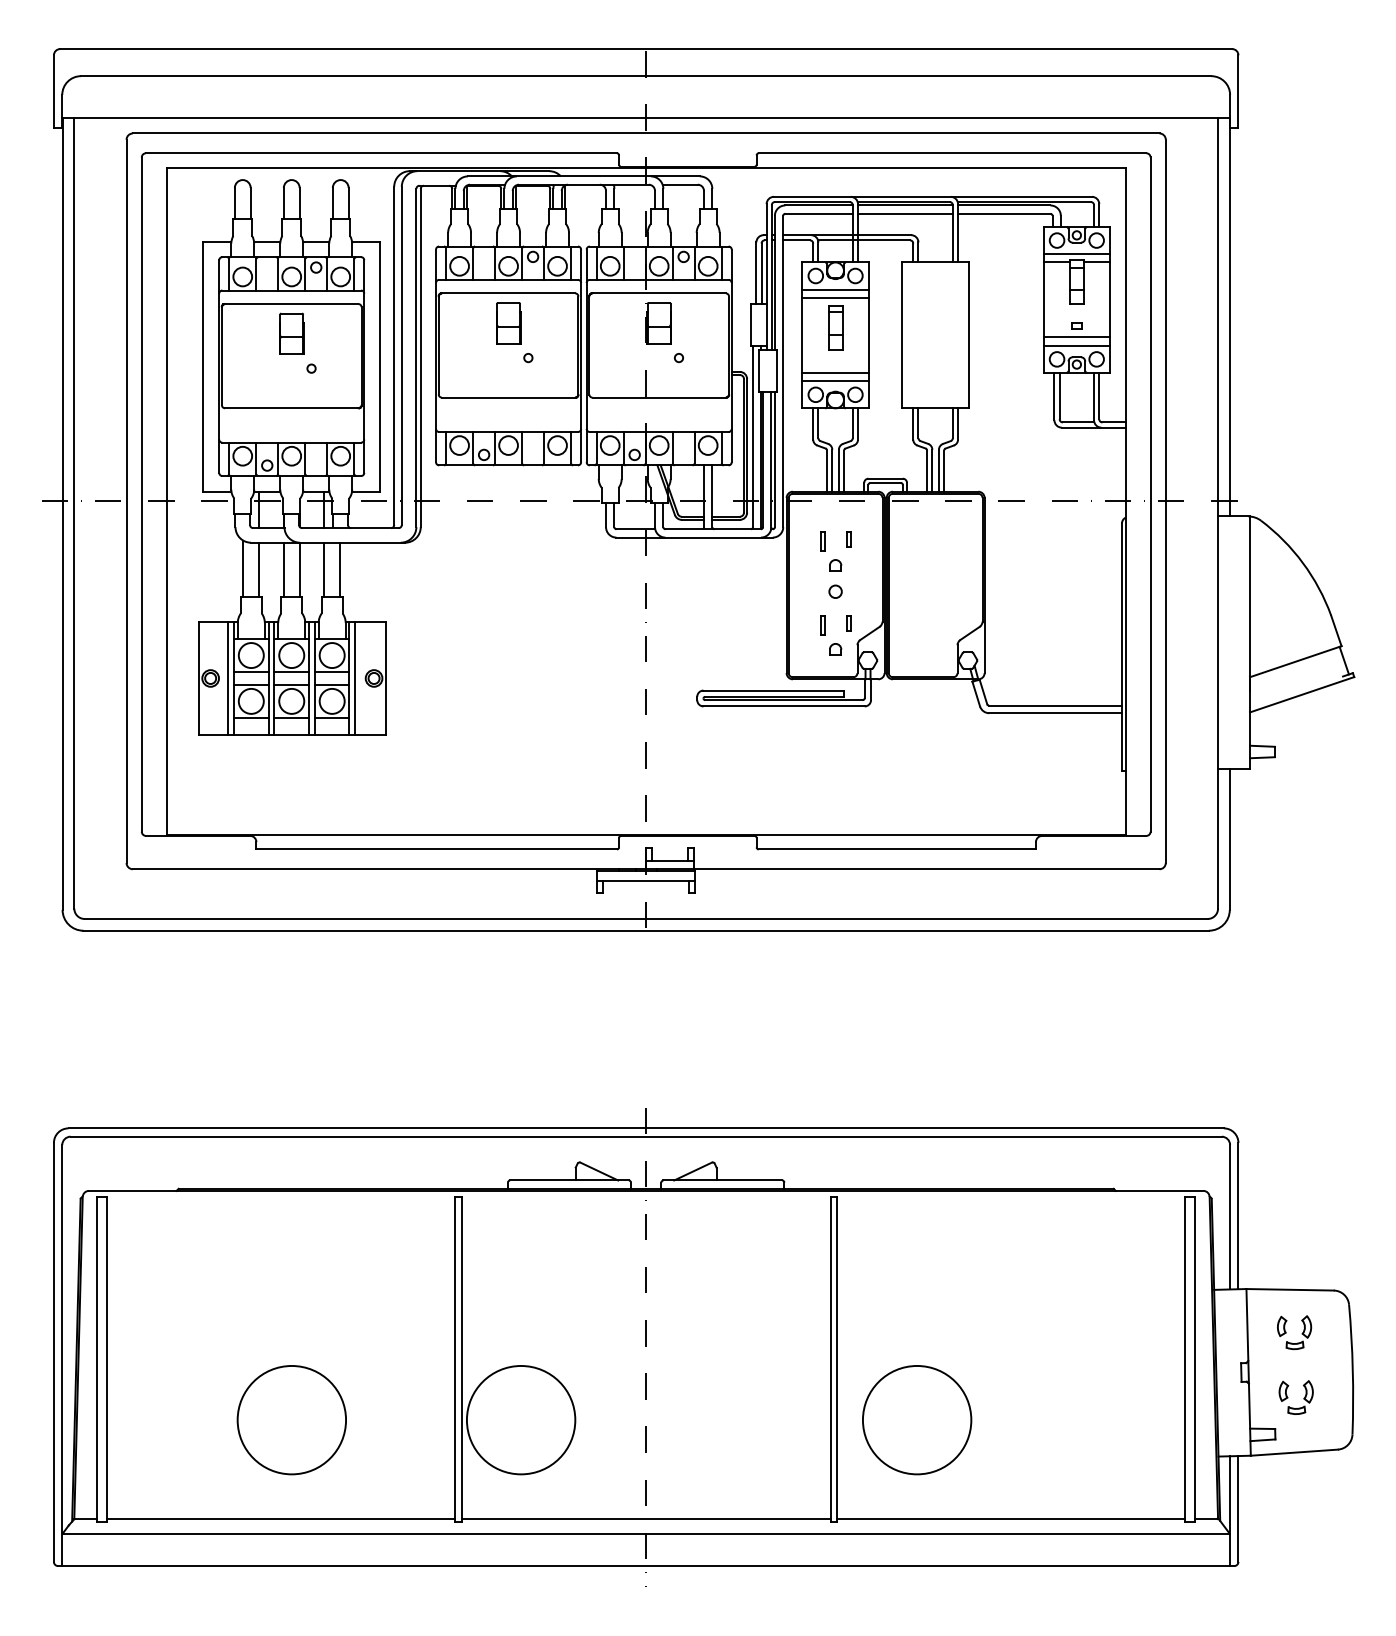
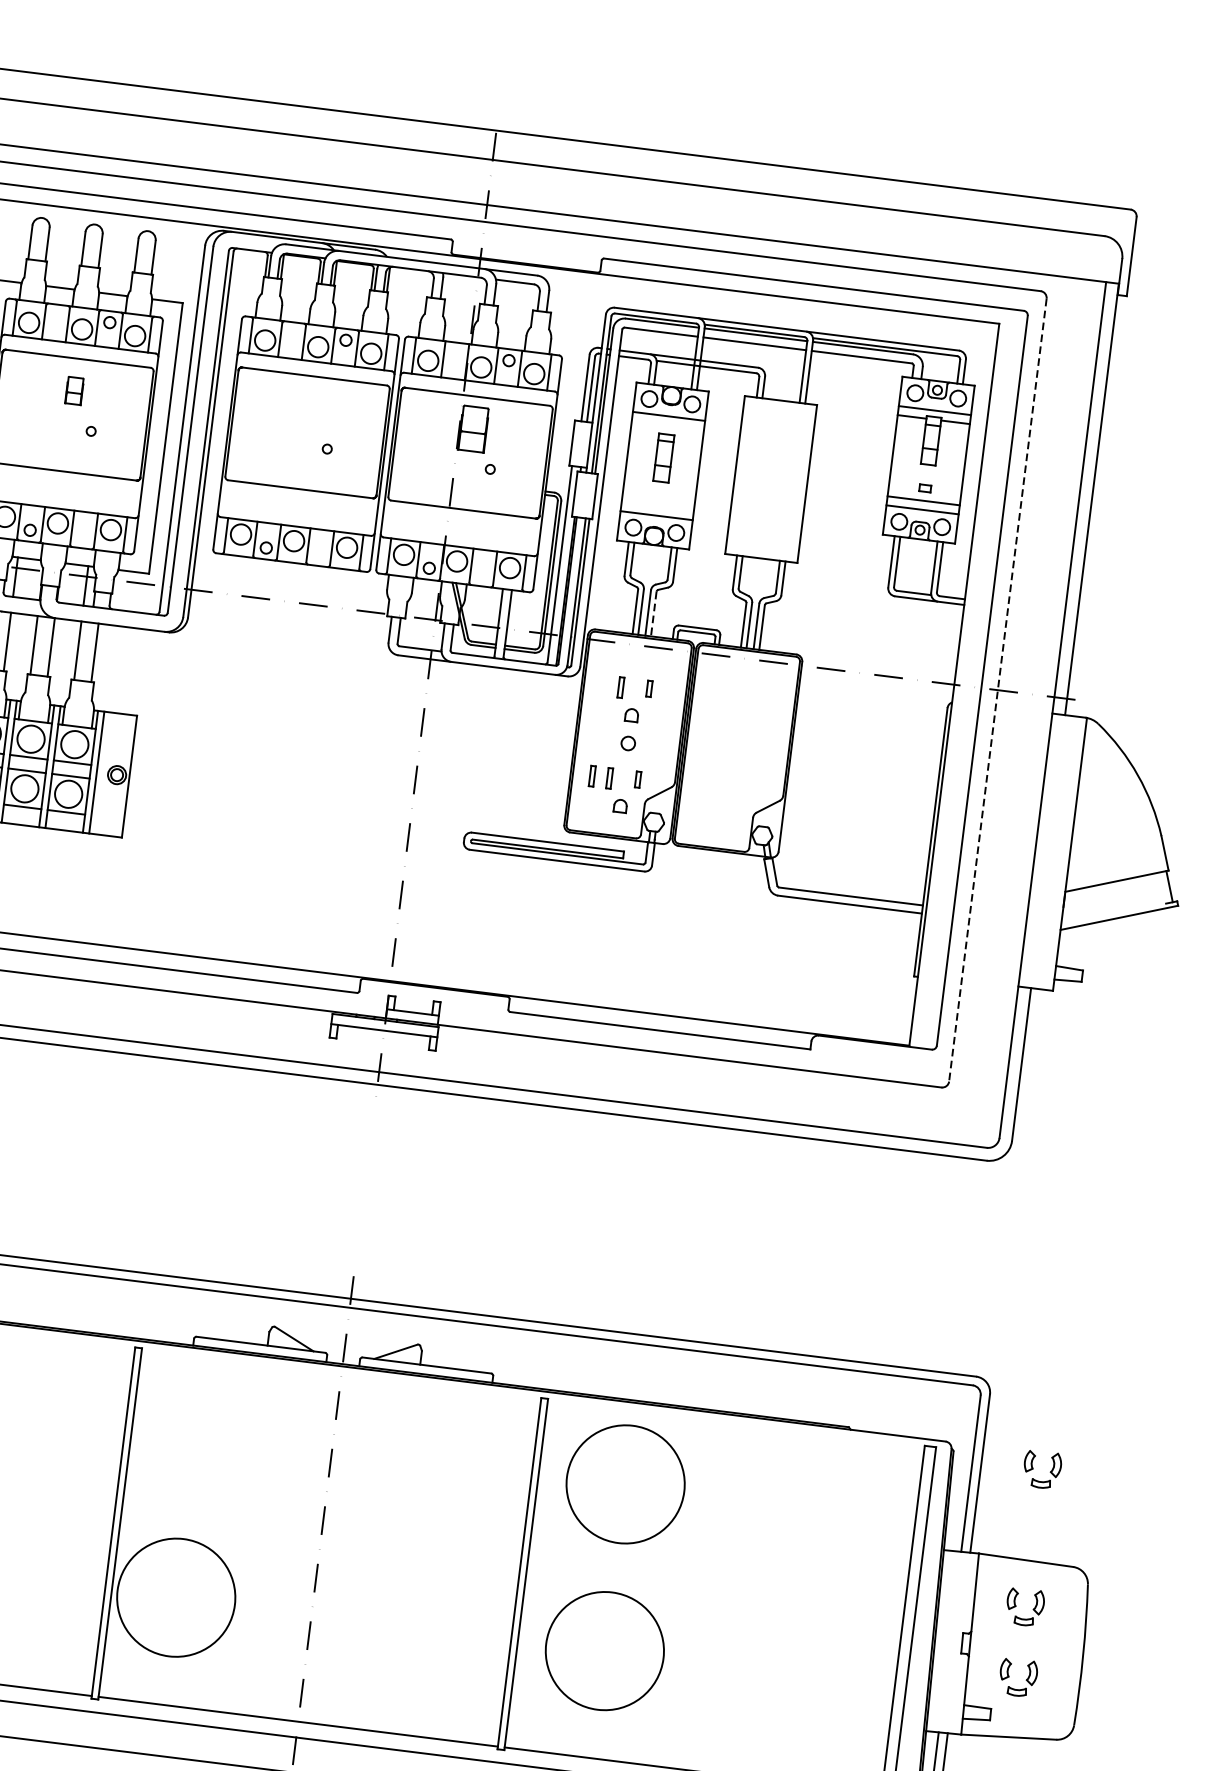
line: (835, 297) -> (667, 424), removed
part: (508, 323) -> (310, 409), removed
part: (291, 333) -> (74, 390), size x0.6
line: (835, 372) -> (657, 506), removed
line: (844, 471) -> (654, 614), solid -> dashed
line: (1165, 501) -> (997, 690), solid -> dashed
part: (806, 625) -> (592, 776), added
part: (1301, 1206) -> (1049, 1471), added
circle: (917, 1266) -> (625, 1484), added

